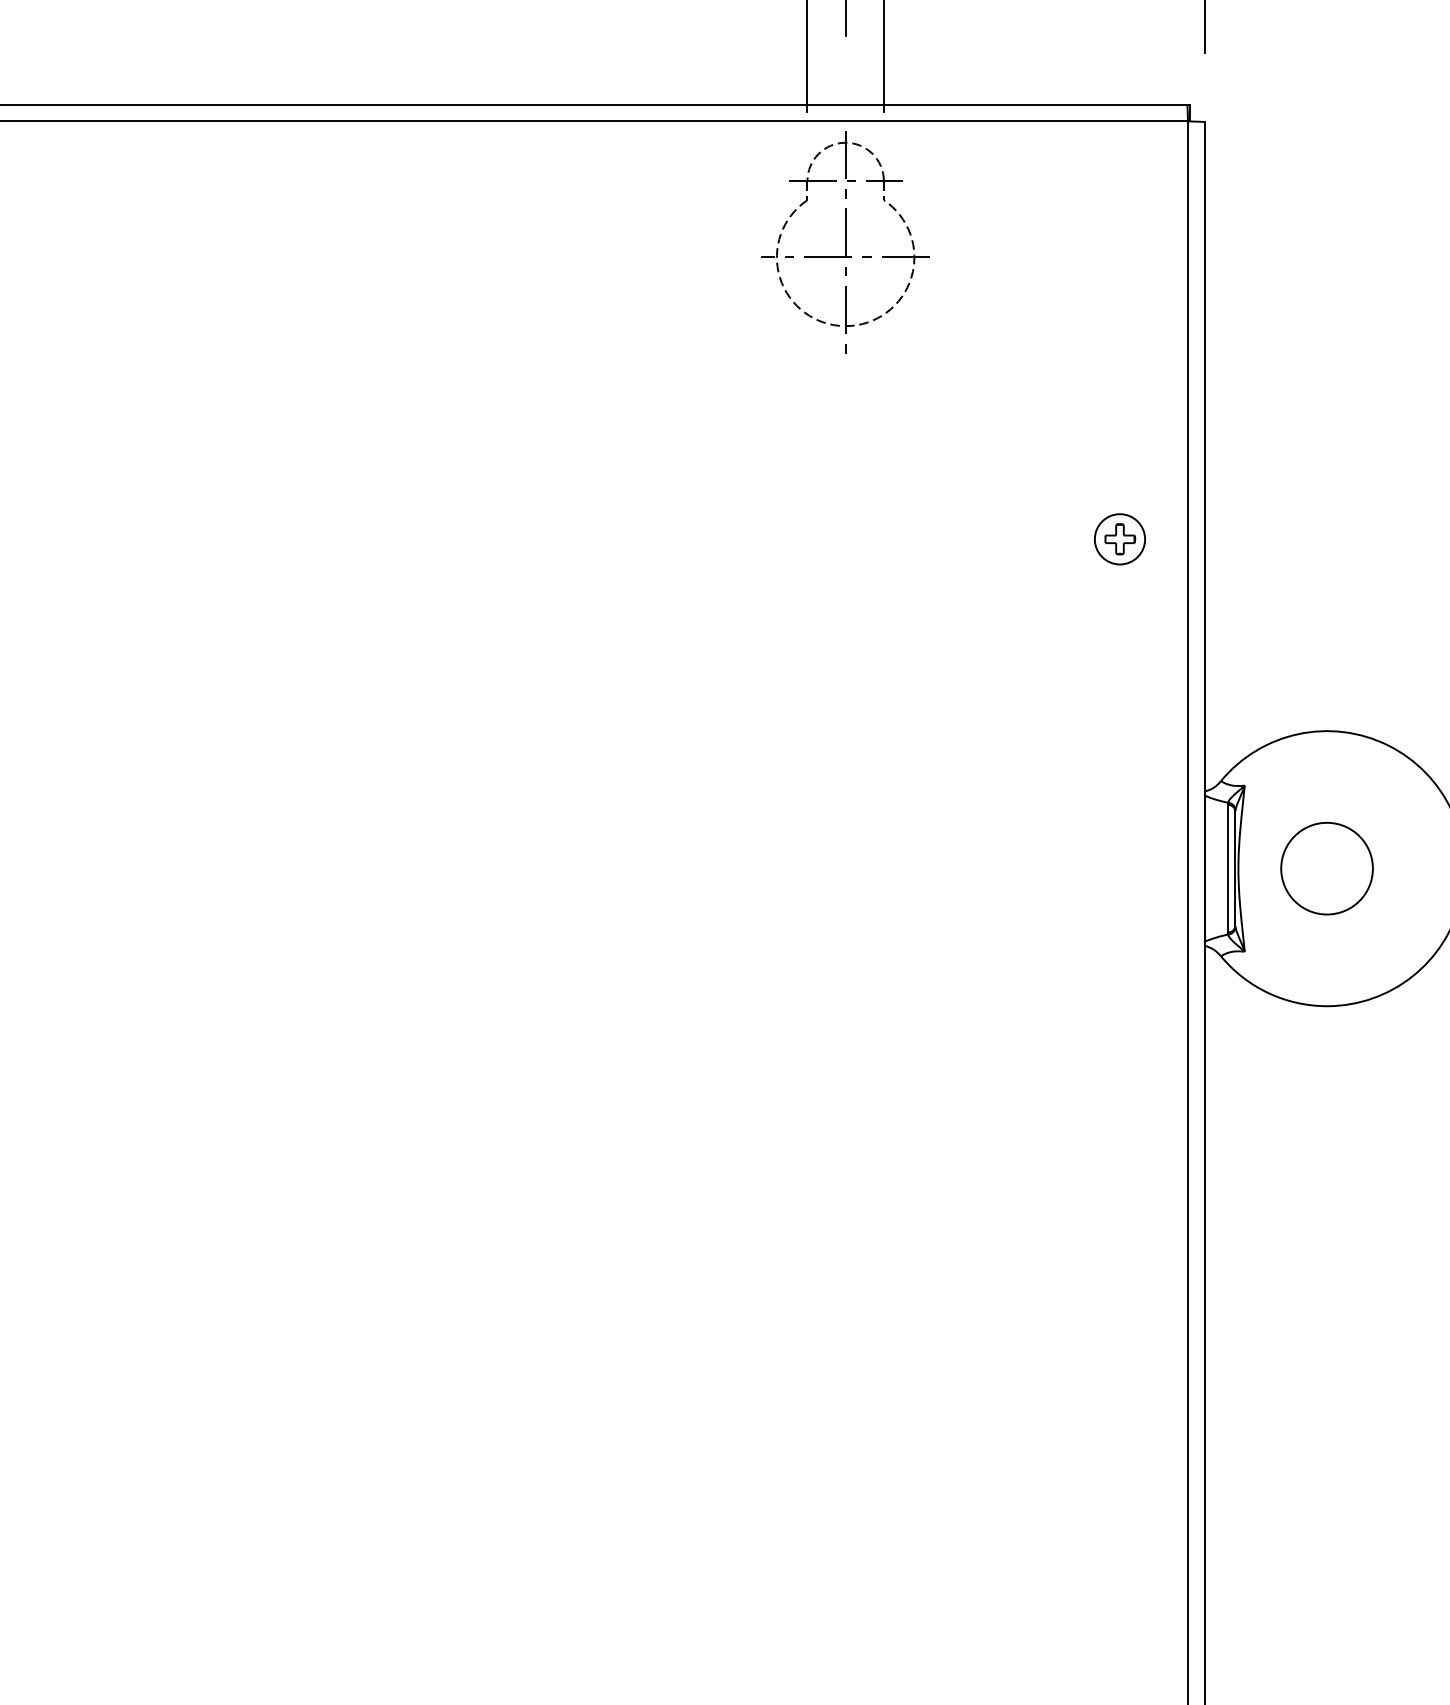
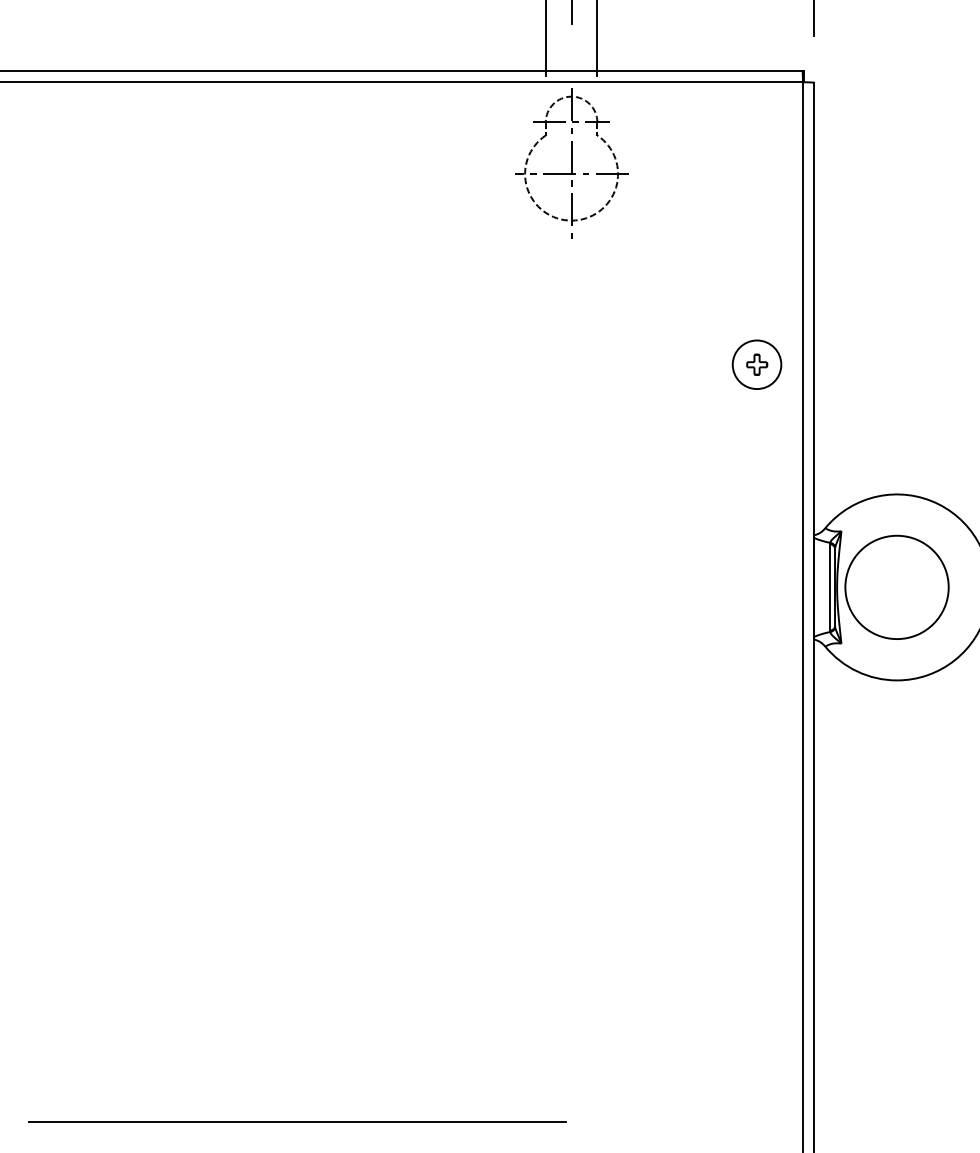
circle: (1119, 538) -> (756, 364), size x1.43
circle: (1326, 868) -> (896, 587), size x1.67
line: (440, 1658) -> (297, 1121), added

